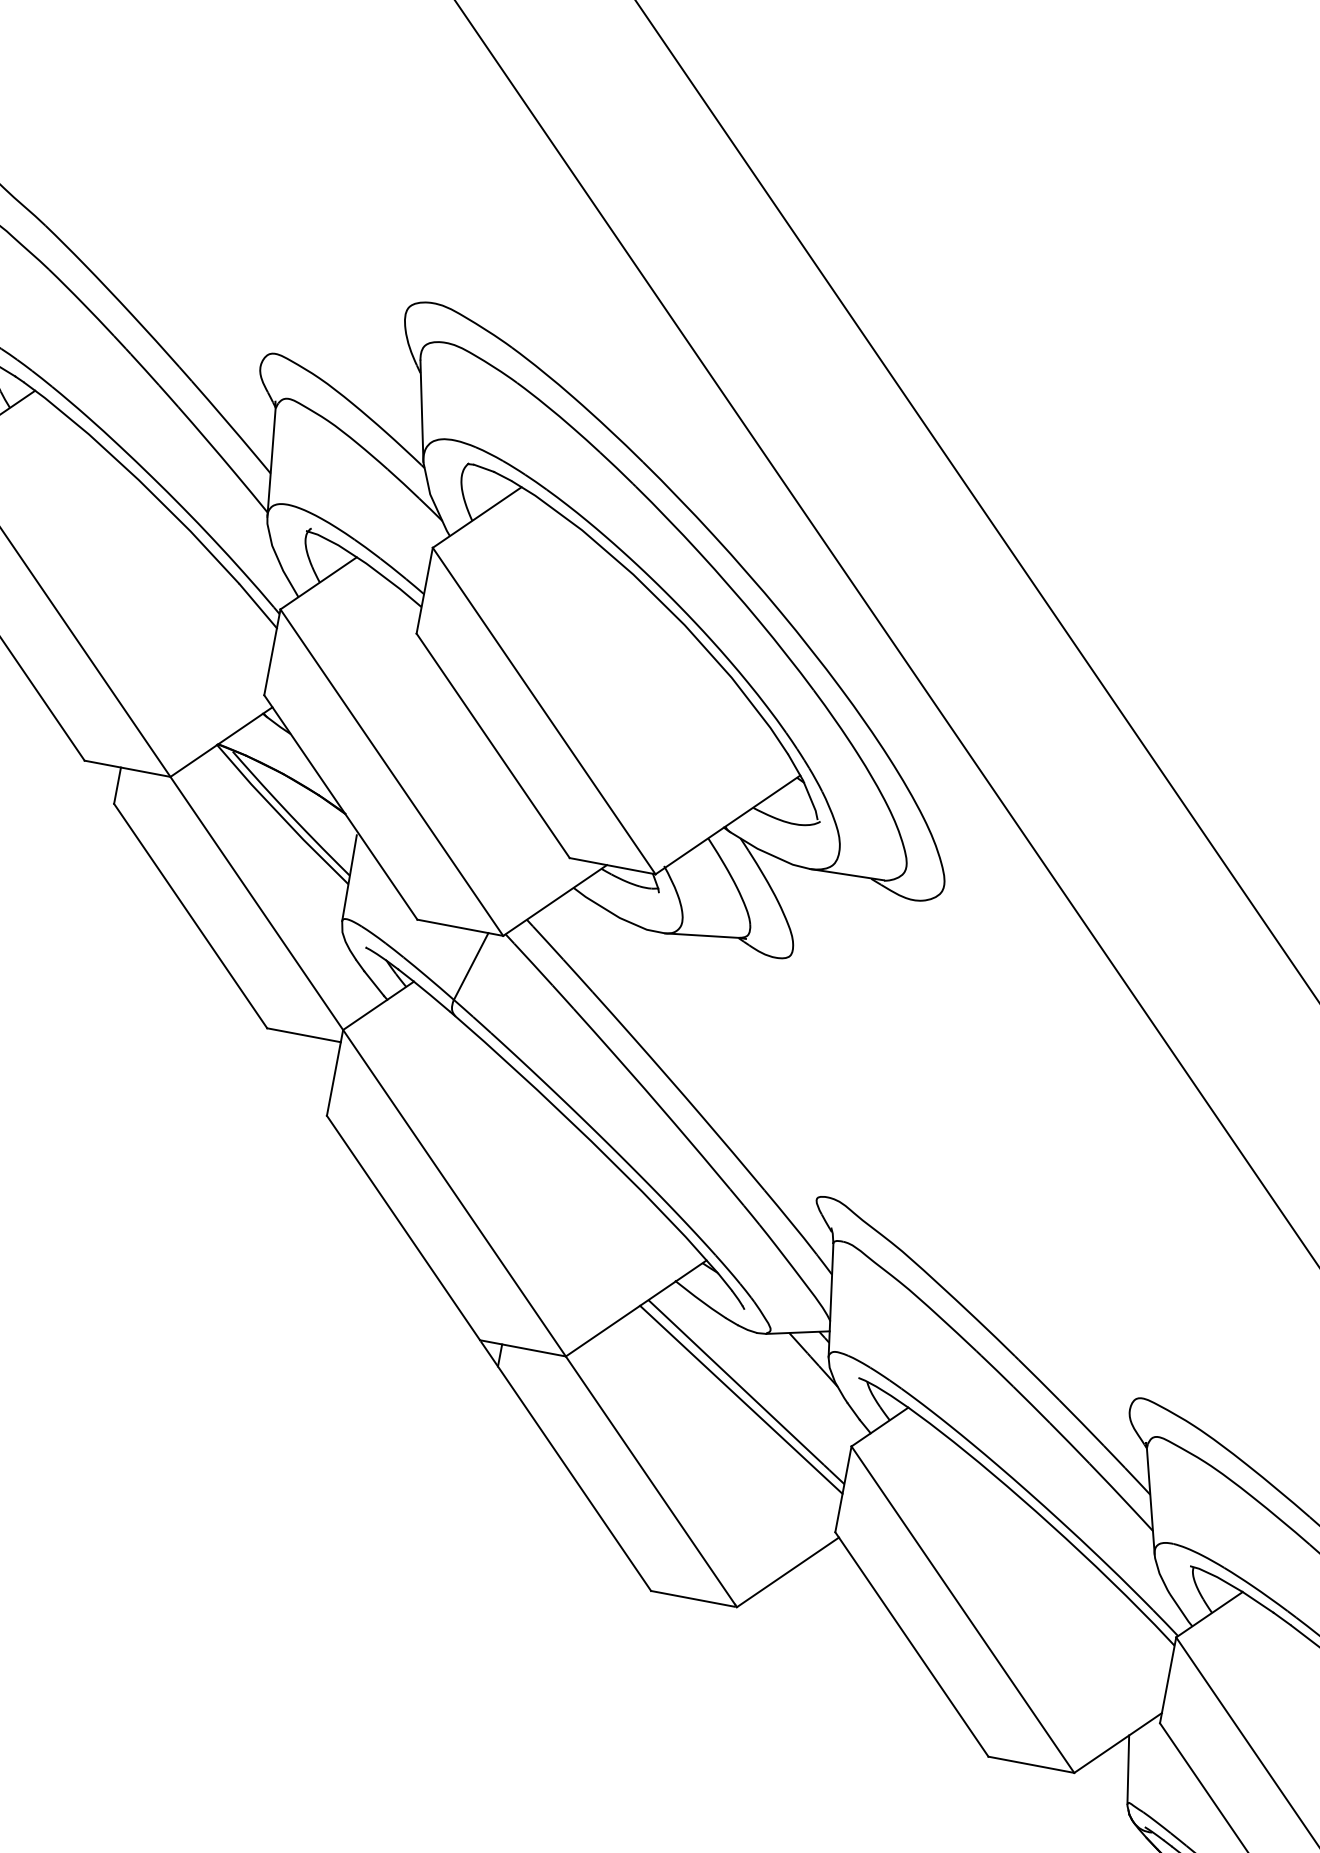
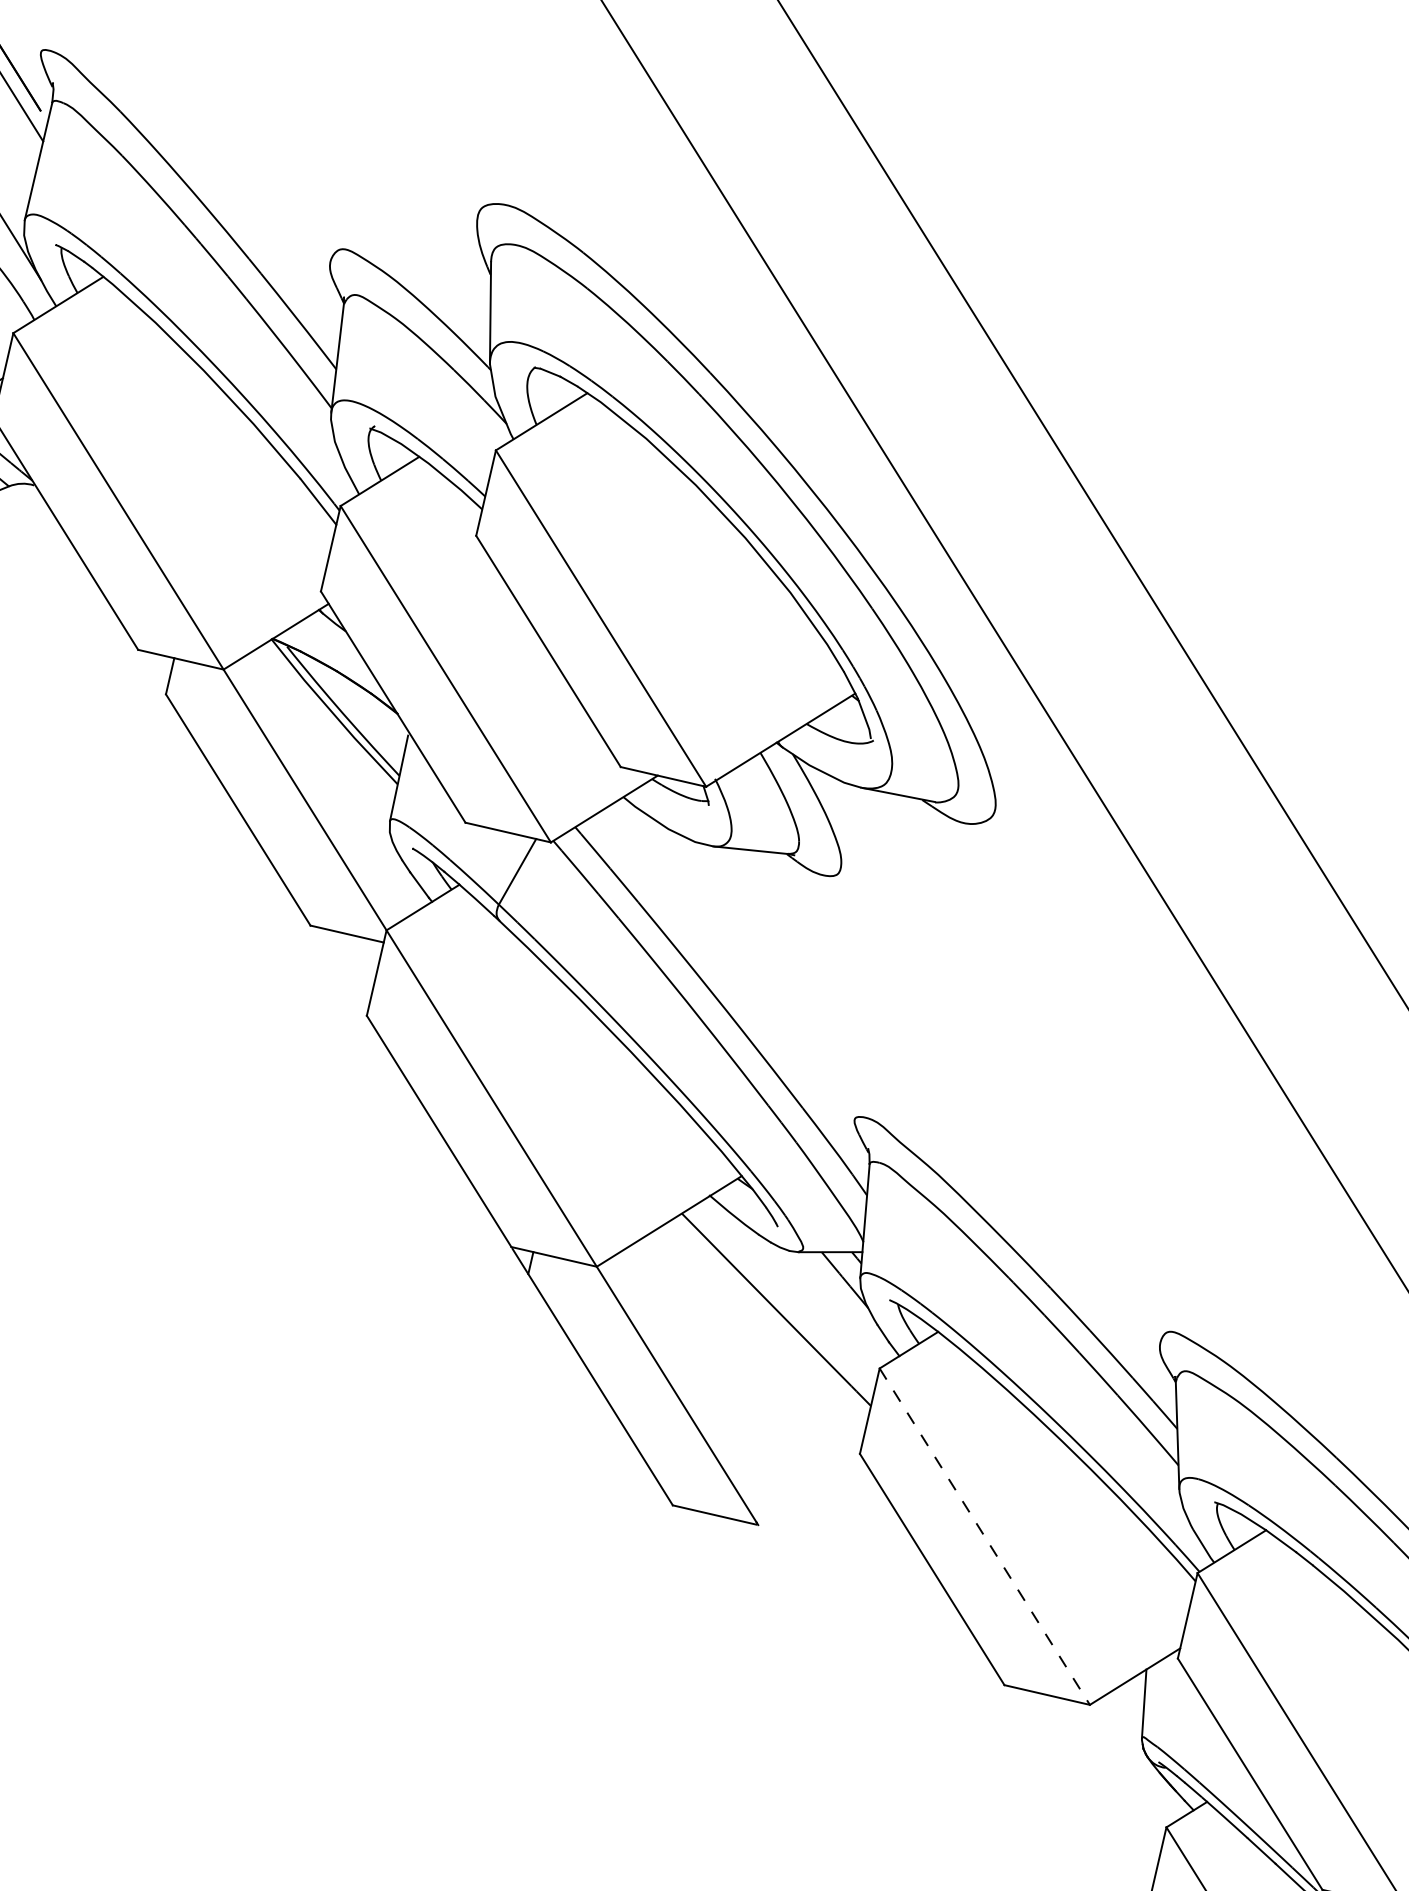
line: (740, 1399) -> (770, 1316), removed
line: (787, 1572) -> (810, 1492), removed
line: (963, 1610) -> (985, 1537), solid -> dashed

